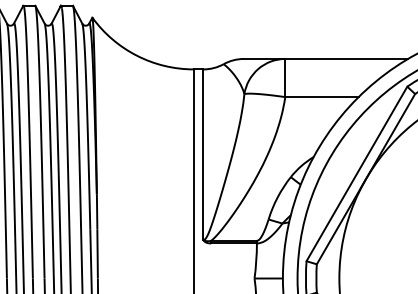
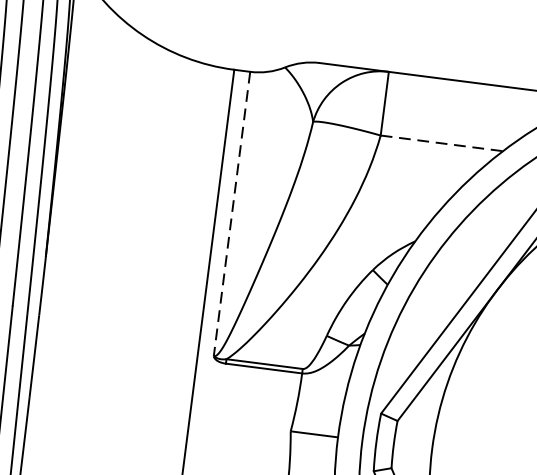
line: (321, 97) -> (441, 143), solid -> dashed
line: (203, 155) -> (231, 215), solid -> dashed

